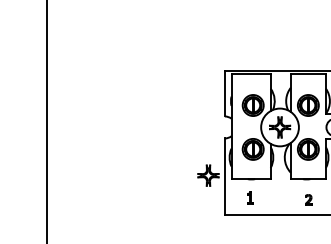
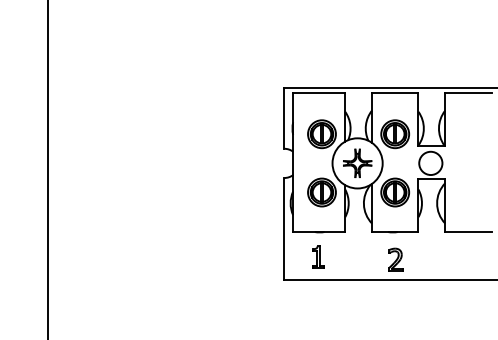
part: (208, 174) -> (262, 226), removed
part: (250, 197) -> (318, 256), size x1.43
part: (308, 199) -> (395, 259), size x1.67

